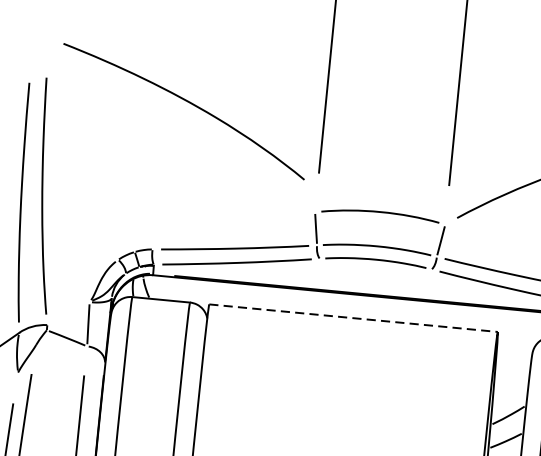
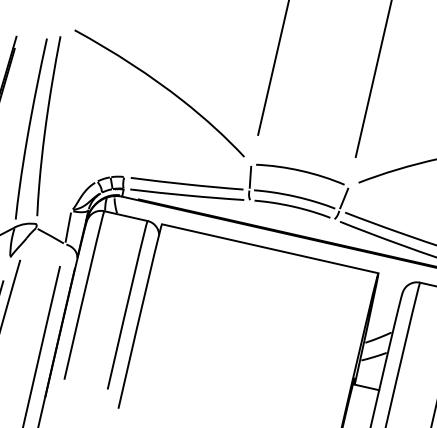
curve: (189, 104) -> (164, 88), moved
line: (353, 317) -> (270, 248), dashed -> solid

